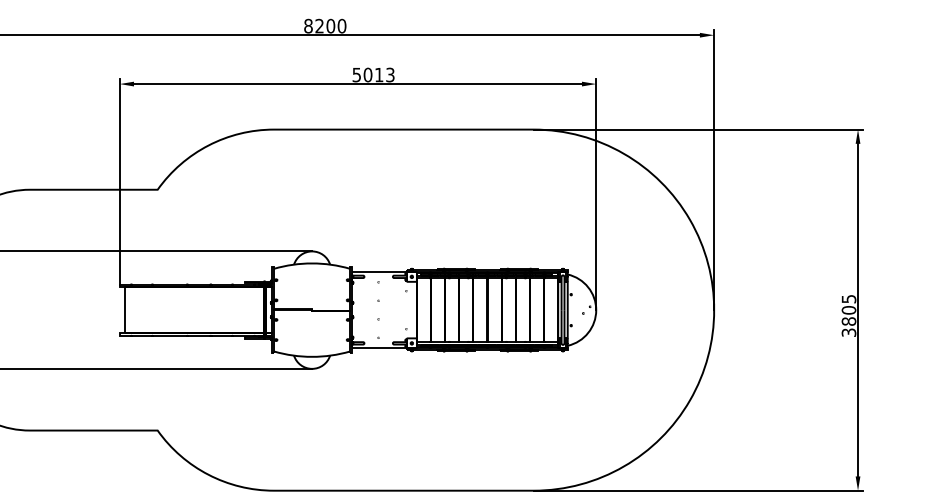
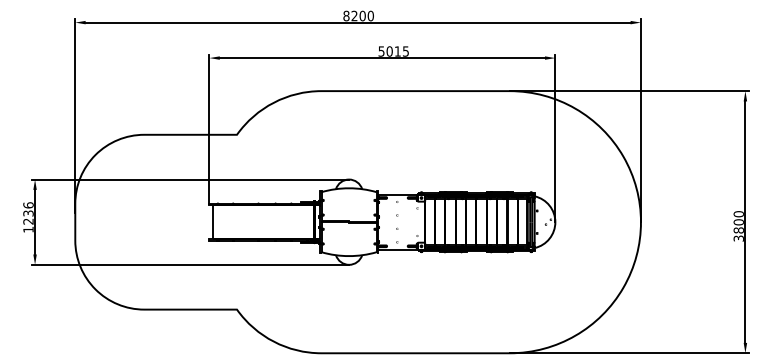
text: (389, 73) -> (405, 50), 5013 -> 5015
text: (848, 299) -> (738, 214), 3805 -> 3800

